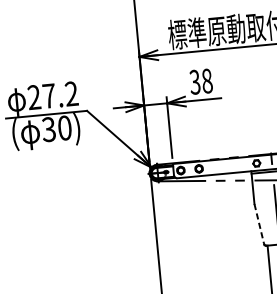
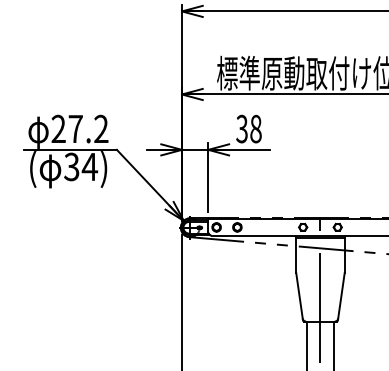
text: (64, 127) -> (89, 166), 30) -> 34)
line: (259, 223) -> (299, 295), dashed -> solid

